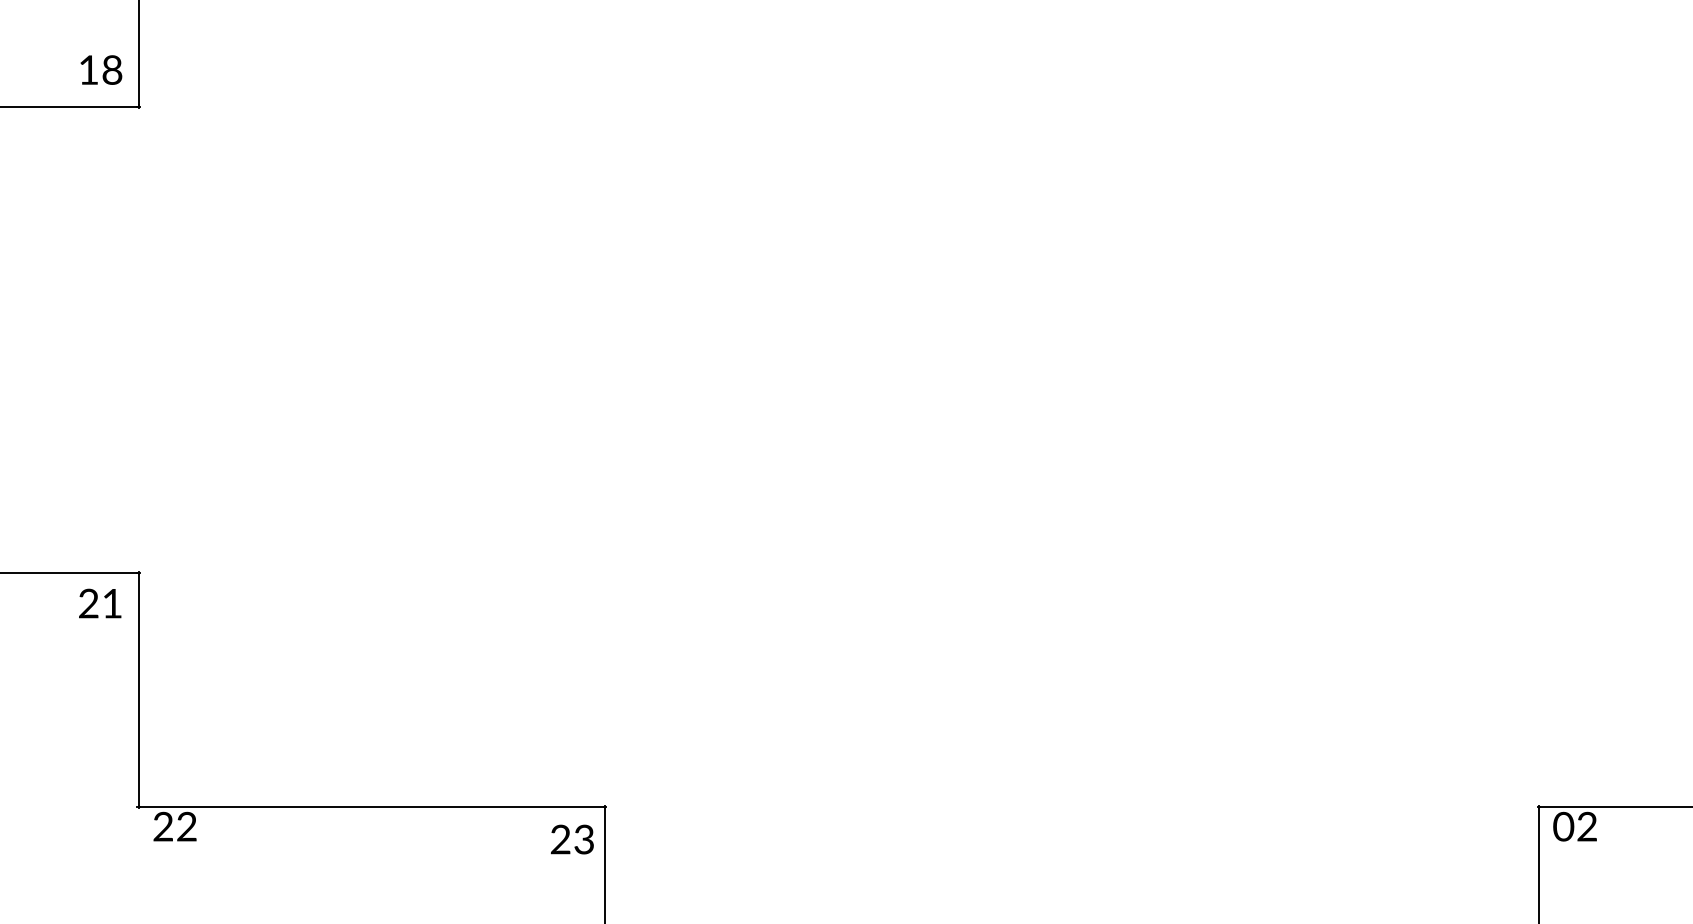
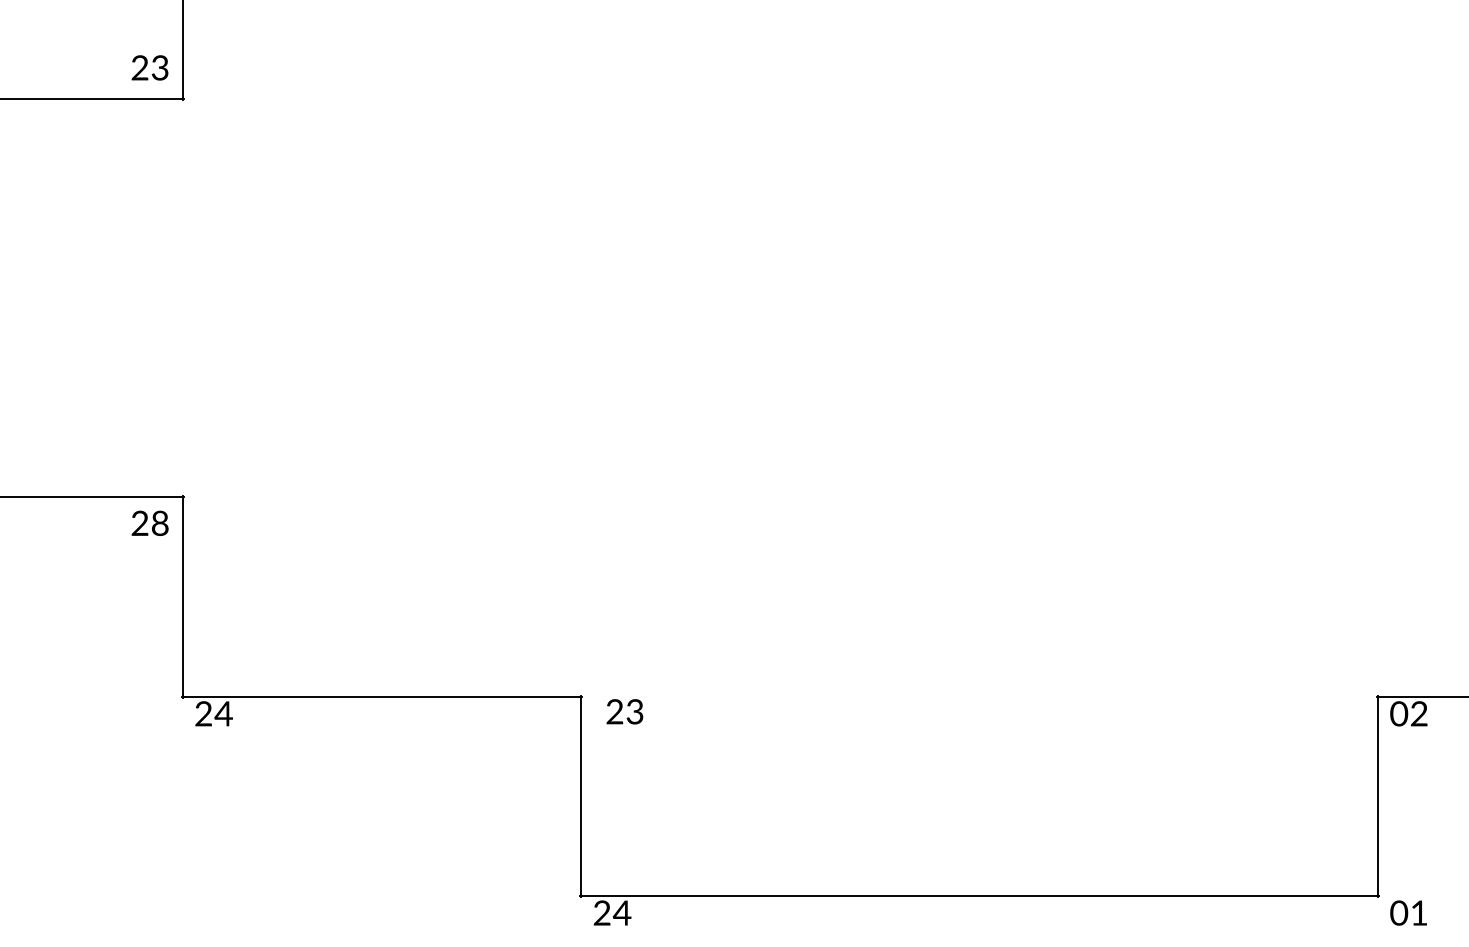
text: (99, 69) -> (149, 67), 18 -> 23
text: (112, 603) -> (160, 523), 21 -> 28
text: (186, 826) -> (223, 713), 22 -> 24
text: (571, 839) -> (624, 711), moved

